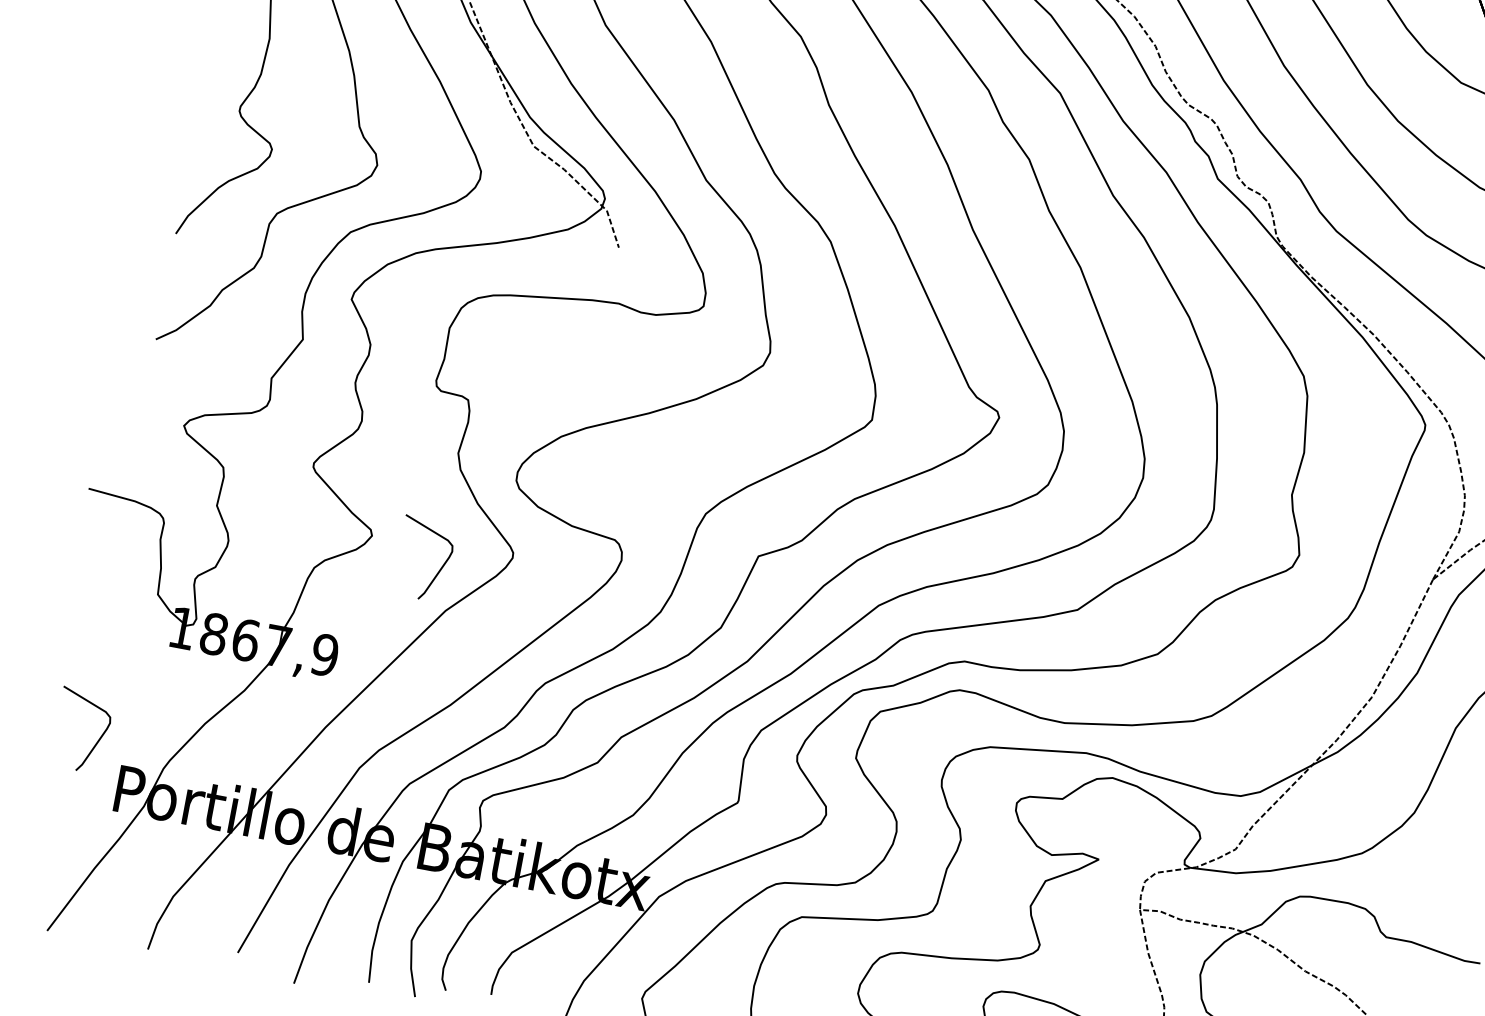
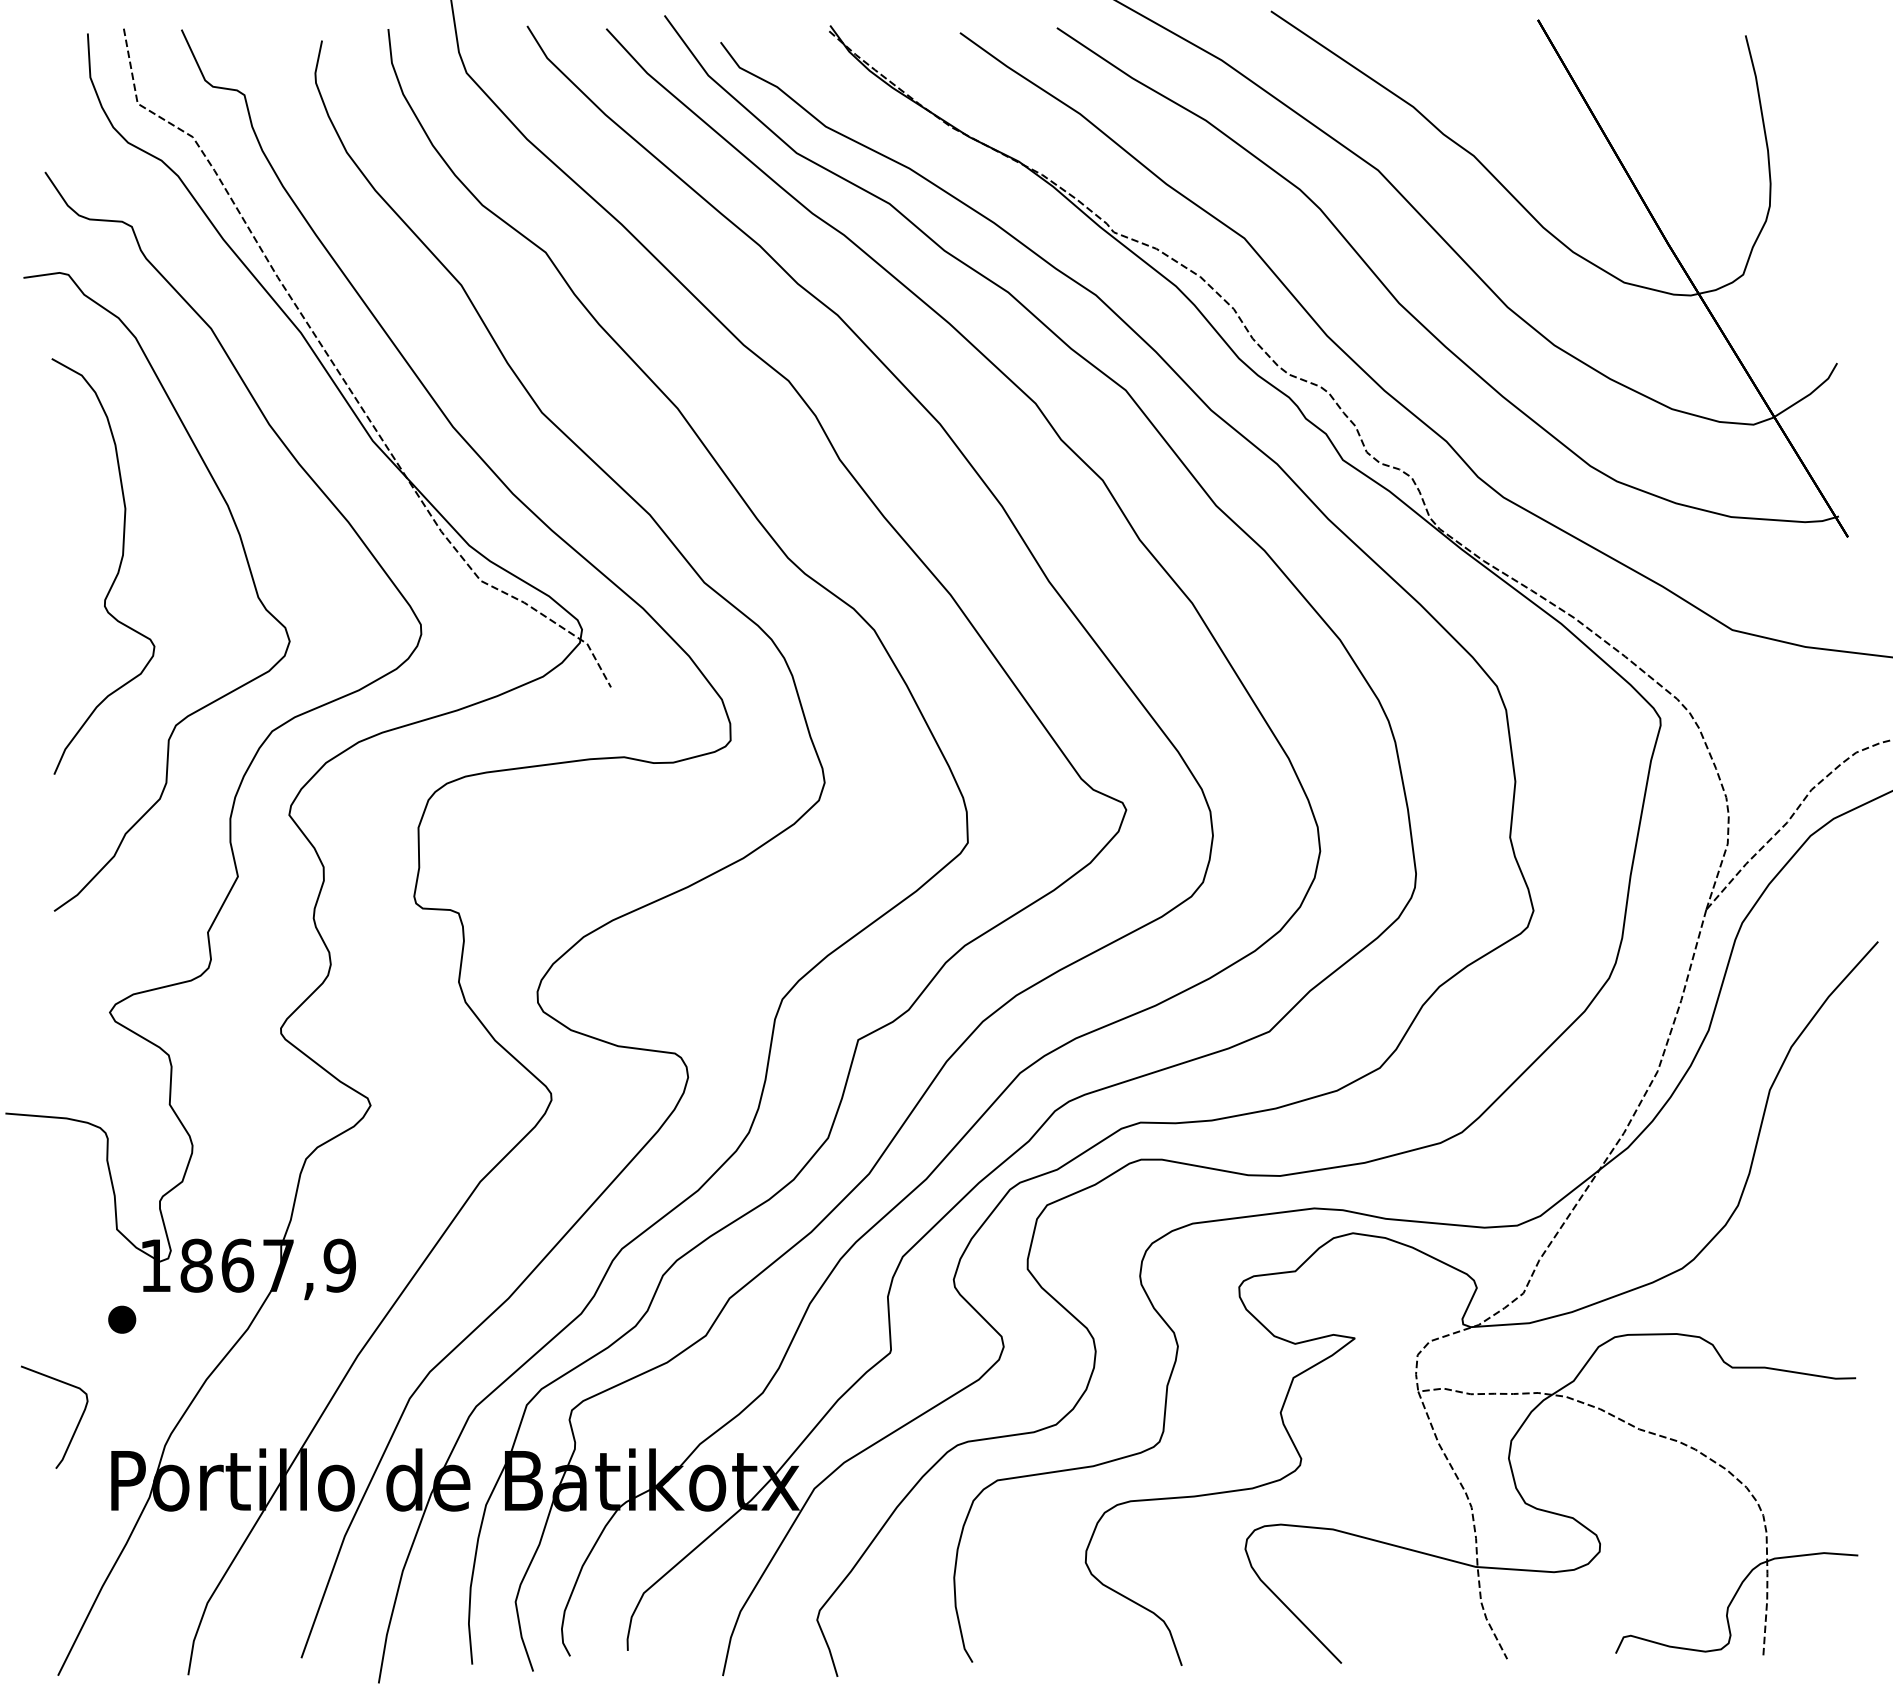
curve: (440, 568) -> (463, 1130), removed
part: (149, 664) -> (122, 1319), added

